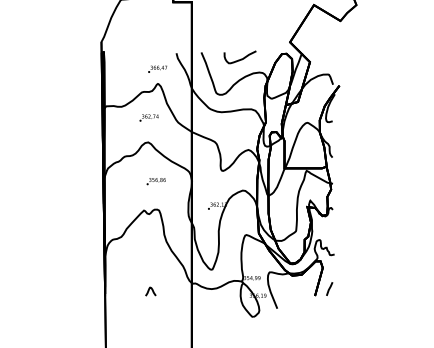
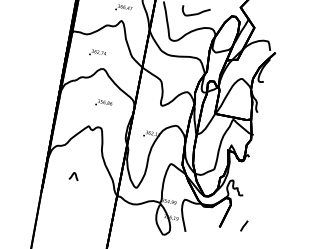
text: (148, 117) -> (97, 52), moved
line: (329, 288) -> (244, 225), moved
curve: (149, 291) -> (73, 176), moved

